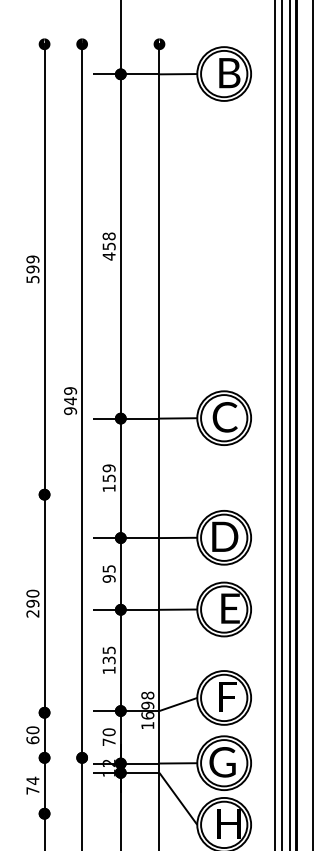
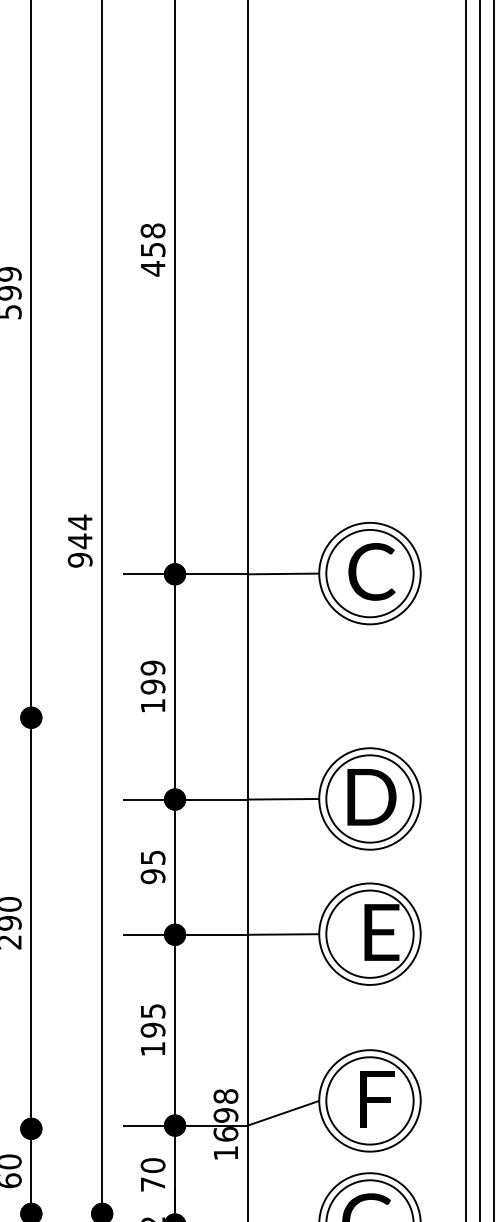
text: (70, 391) -> (80, 523), 949 -> 944
text: (108, 478) -> (151, 687), 159 -> 199
text: (108, 660) -> (151, 1030), 135 -> 195

